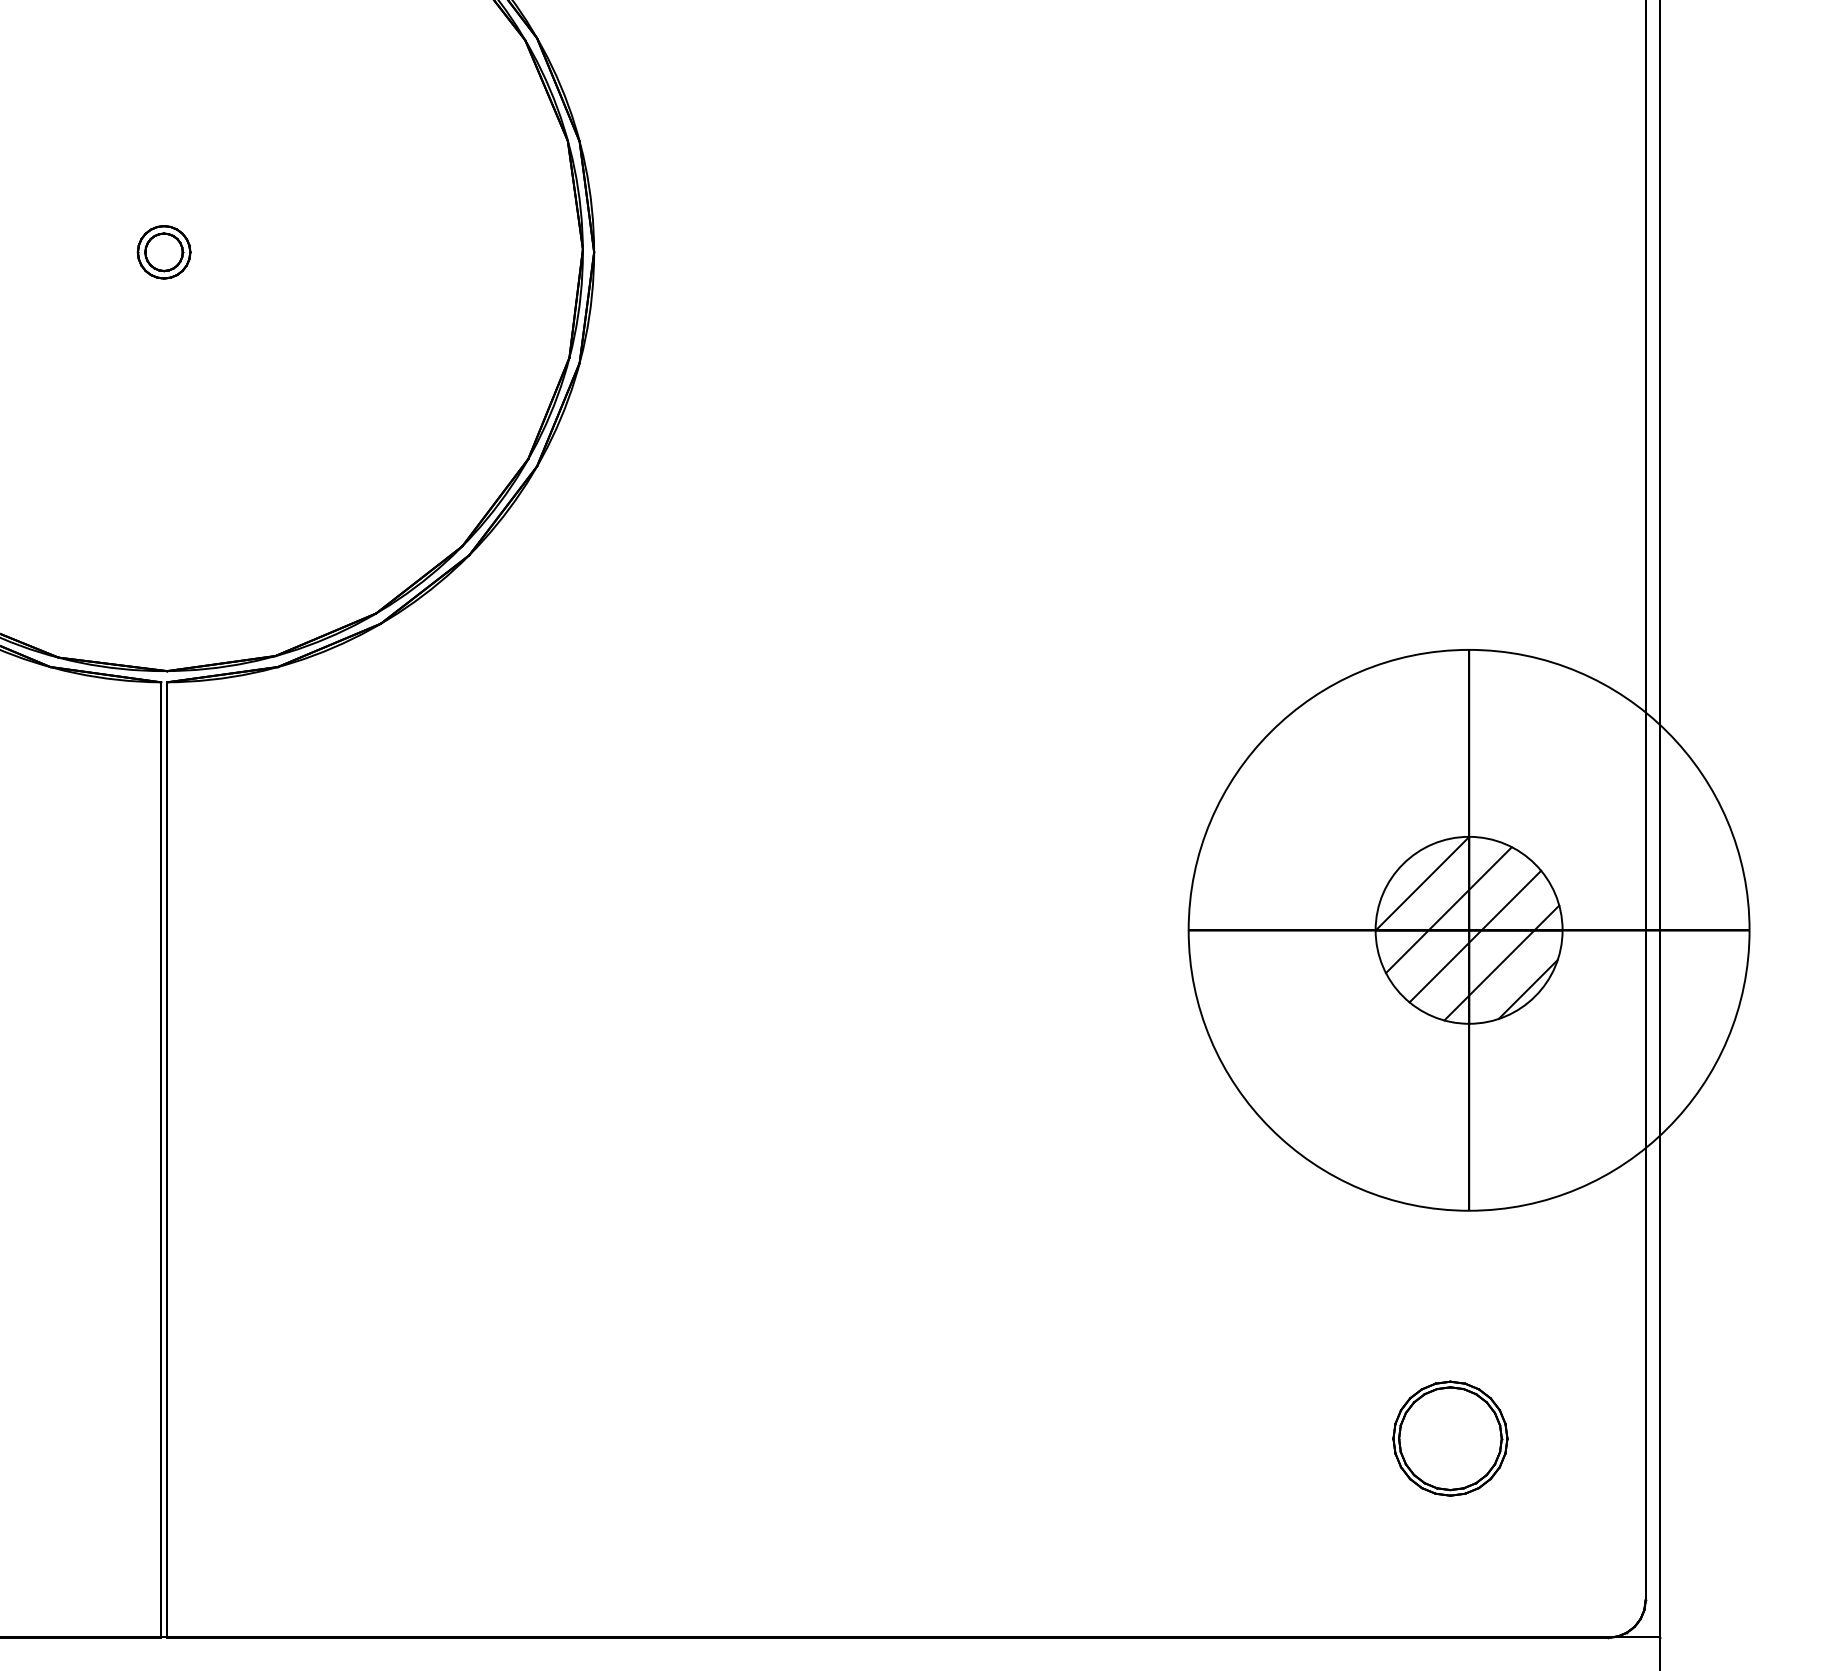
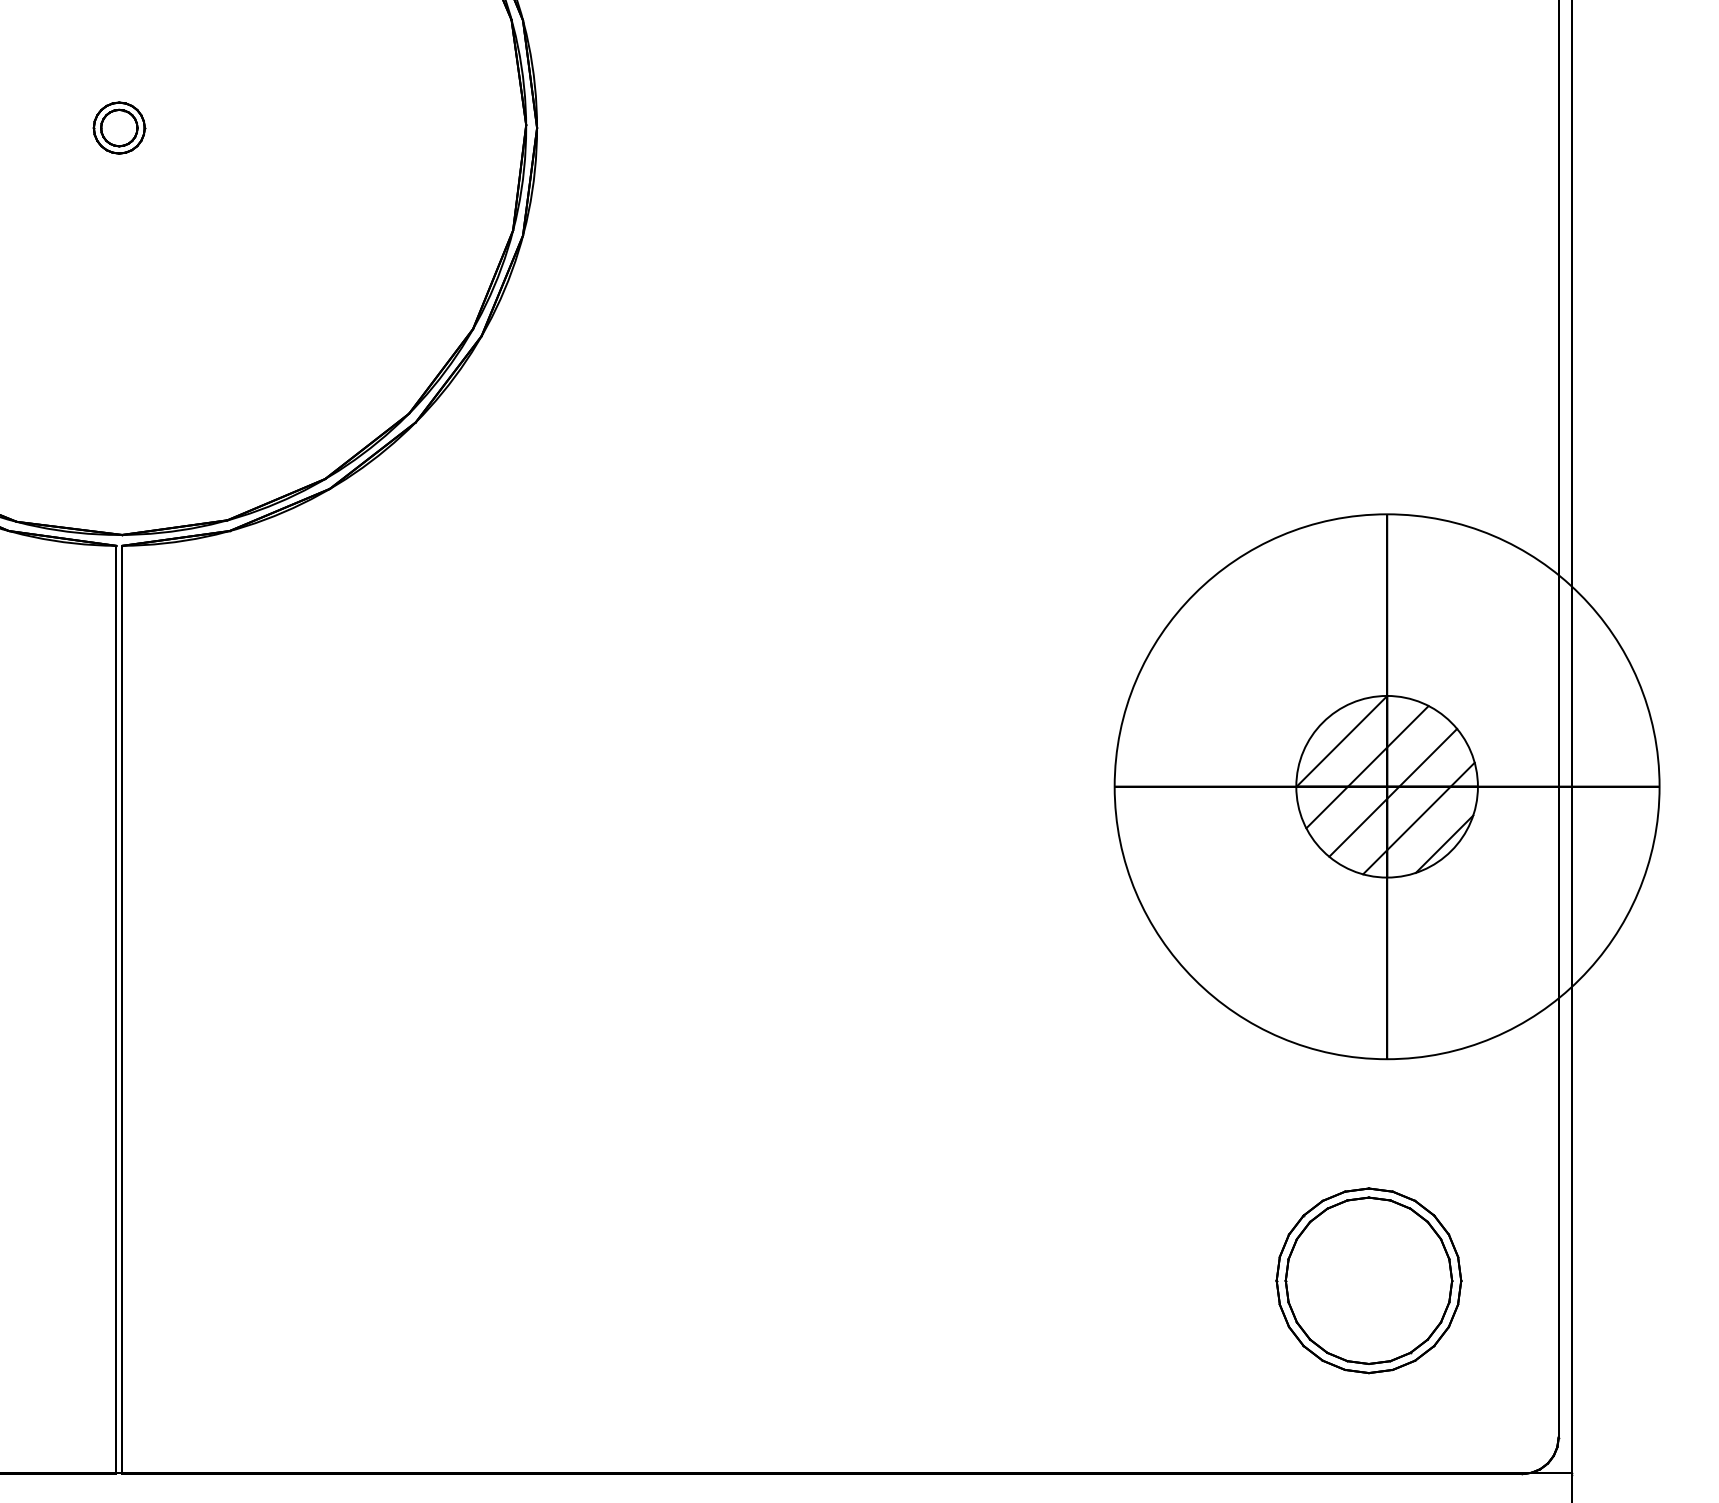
part: (1450, 1438) -> (1369, 1280), size x1.67

